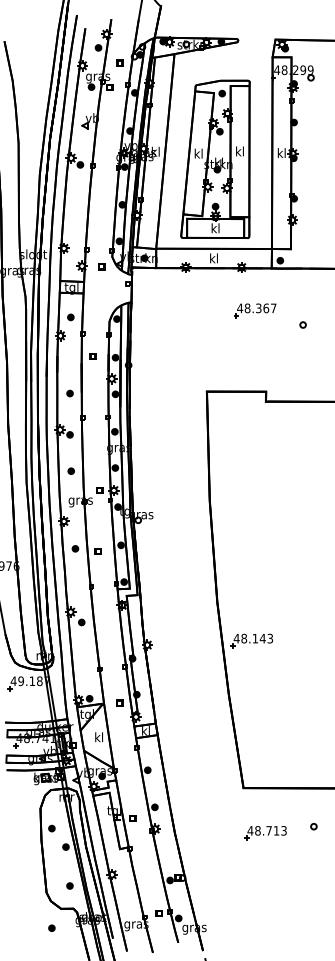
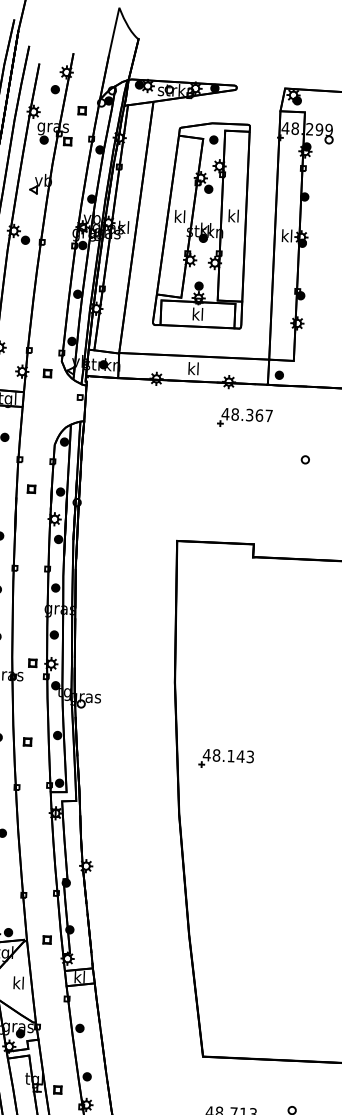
part: (215, 158) -> (201, 223), moved
part: (255, 310) -> (245, 417), moved
part: (251, 640) -> (225, 758), moved

